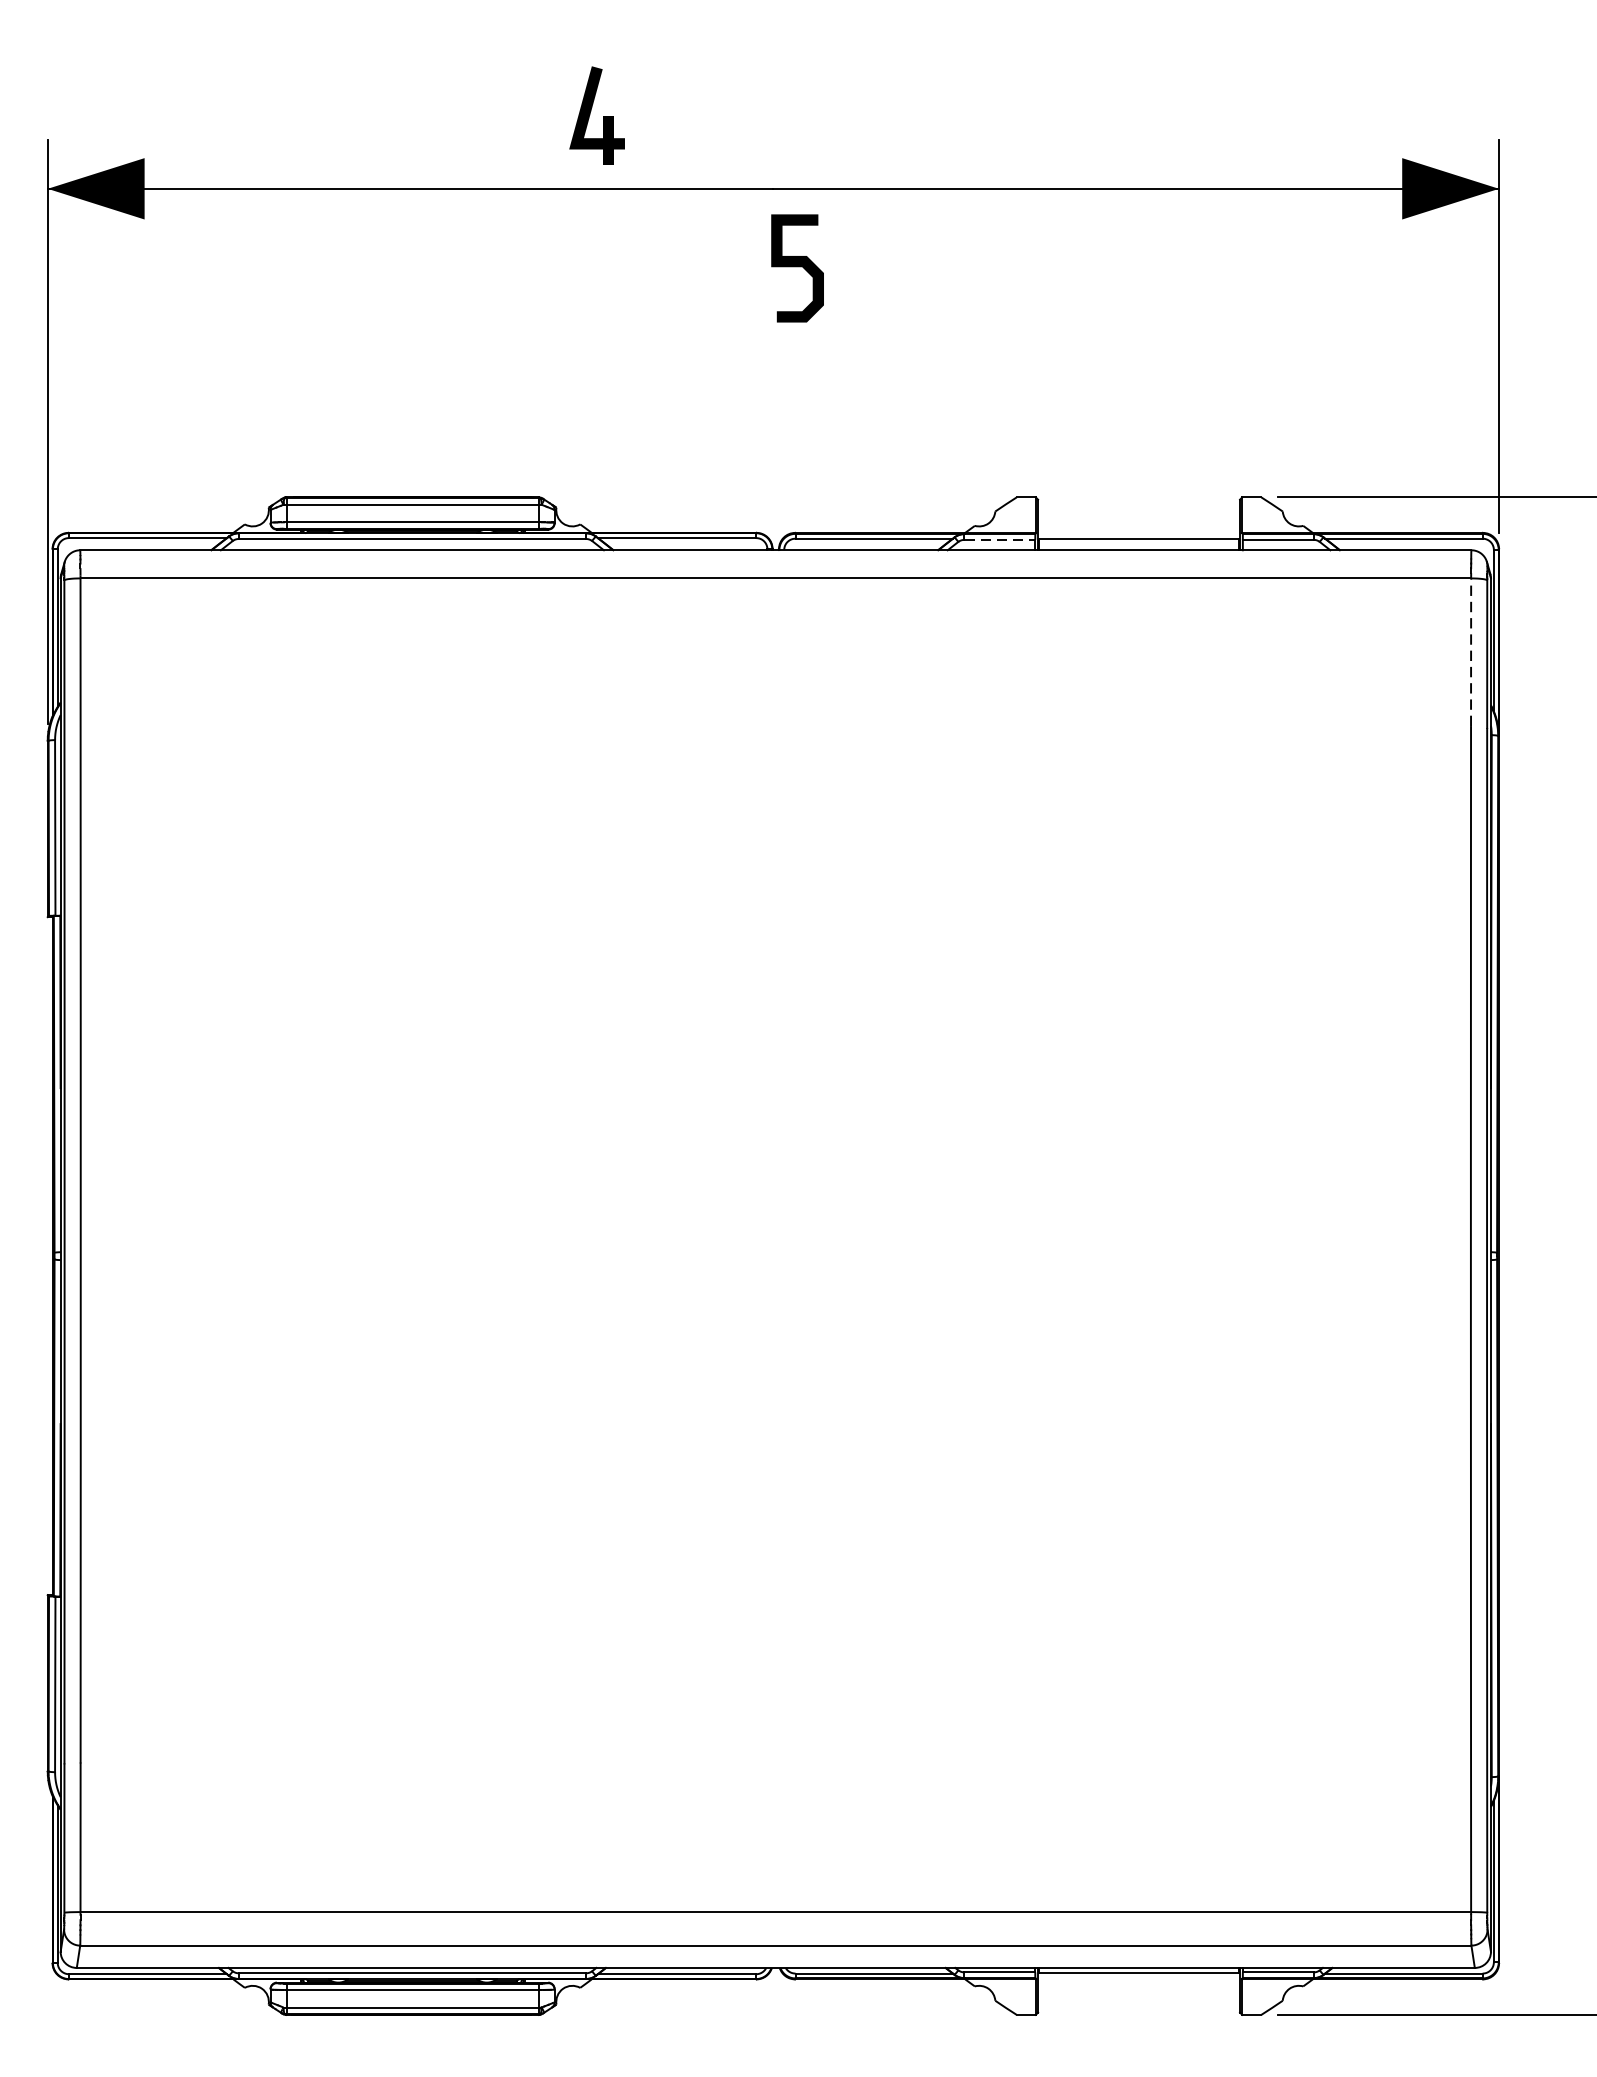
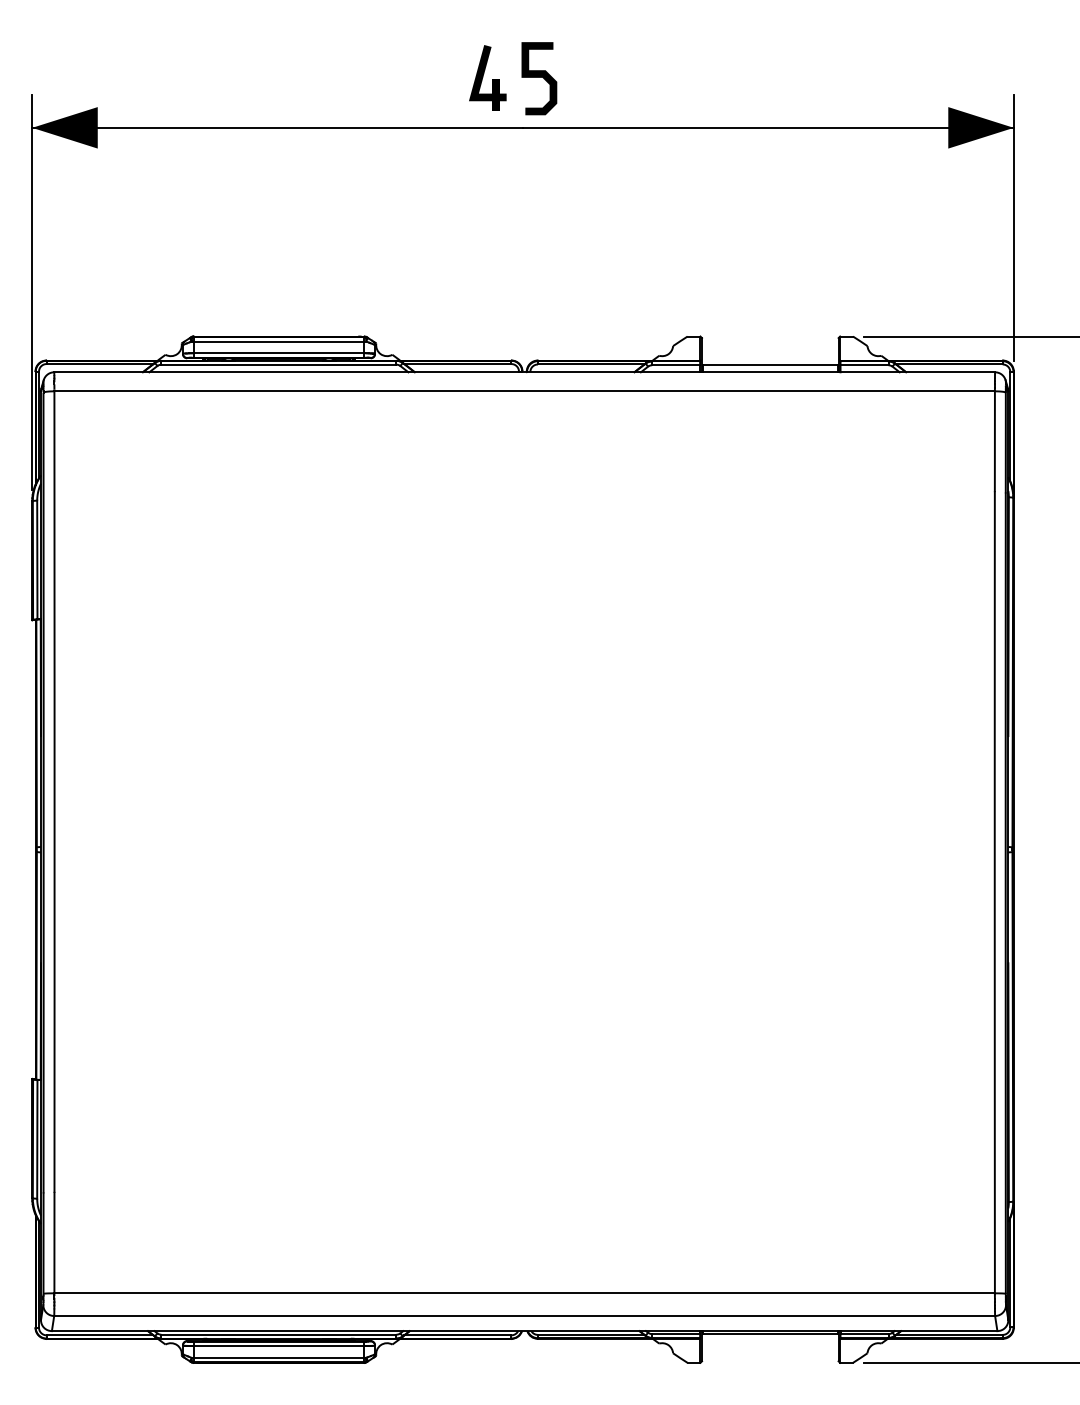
part: (596, 114) -> (487, 77), moved
curve: (797, 266) -> (539, 77), moved
line: (1000, 540) -> (676, 365), dashed -> solid
line: (1470, 649) -> (994, 439), dashed -> solid

